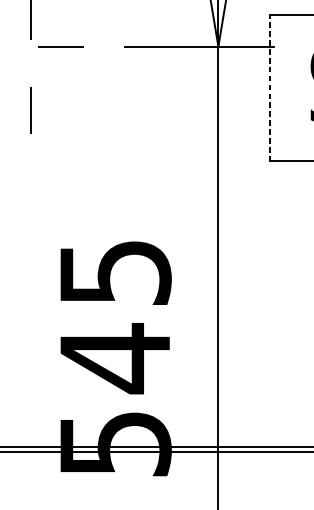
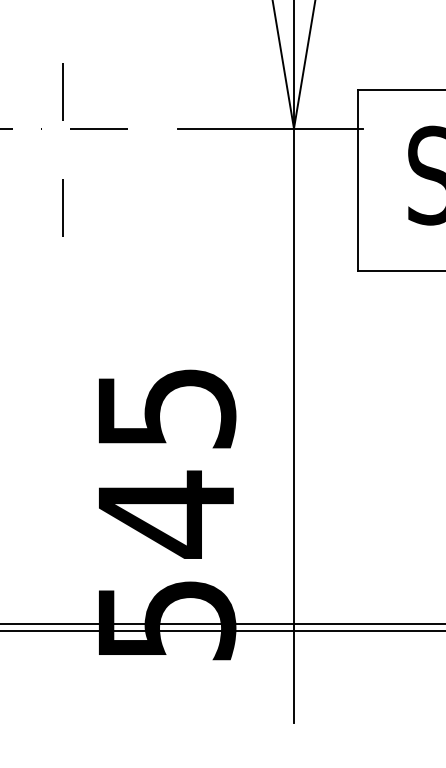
line: (270, 87) -> (358, 179), dashed -> solid

